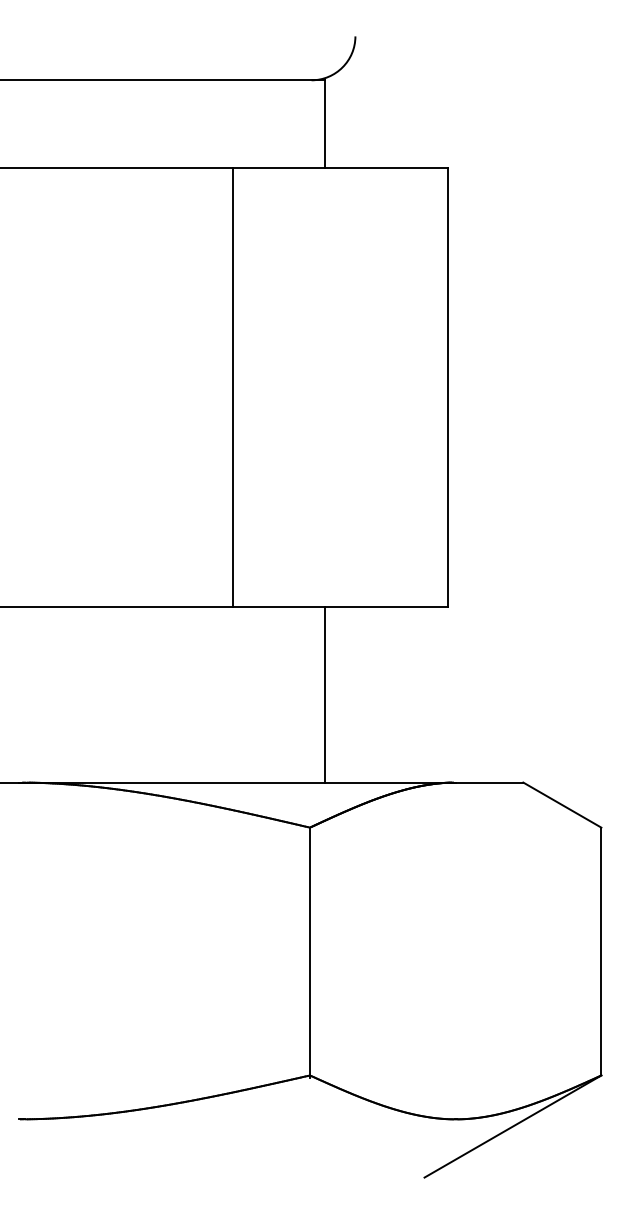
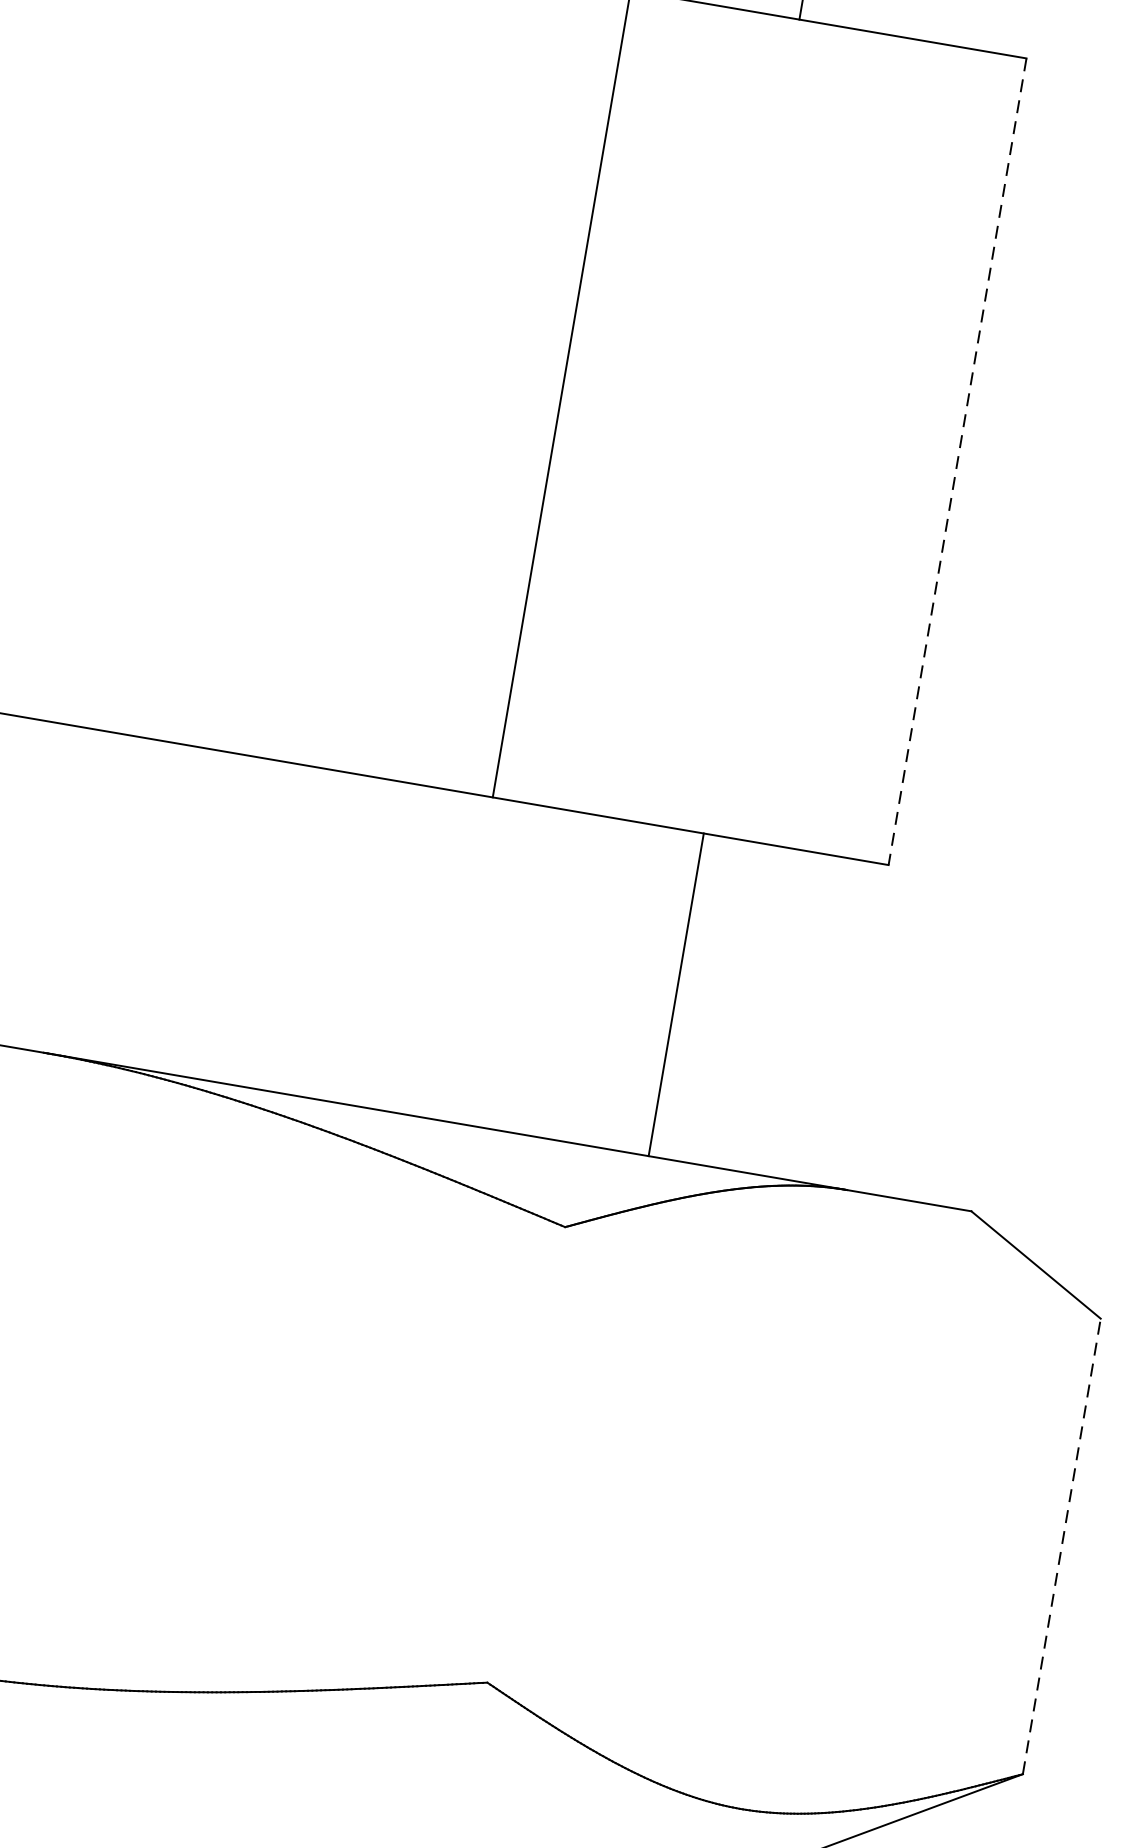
line: (448, 388) -> (957, 463), solid -> dashed
line: (324, 694) -> (675, 994), moved
line: (601, 951) -> (1062, 1546), solid -> dashed
line: (310, 952) -> (526, 1456), removed

